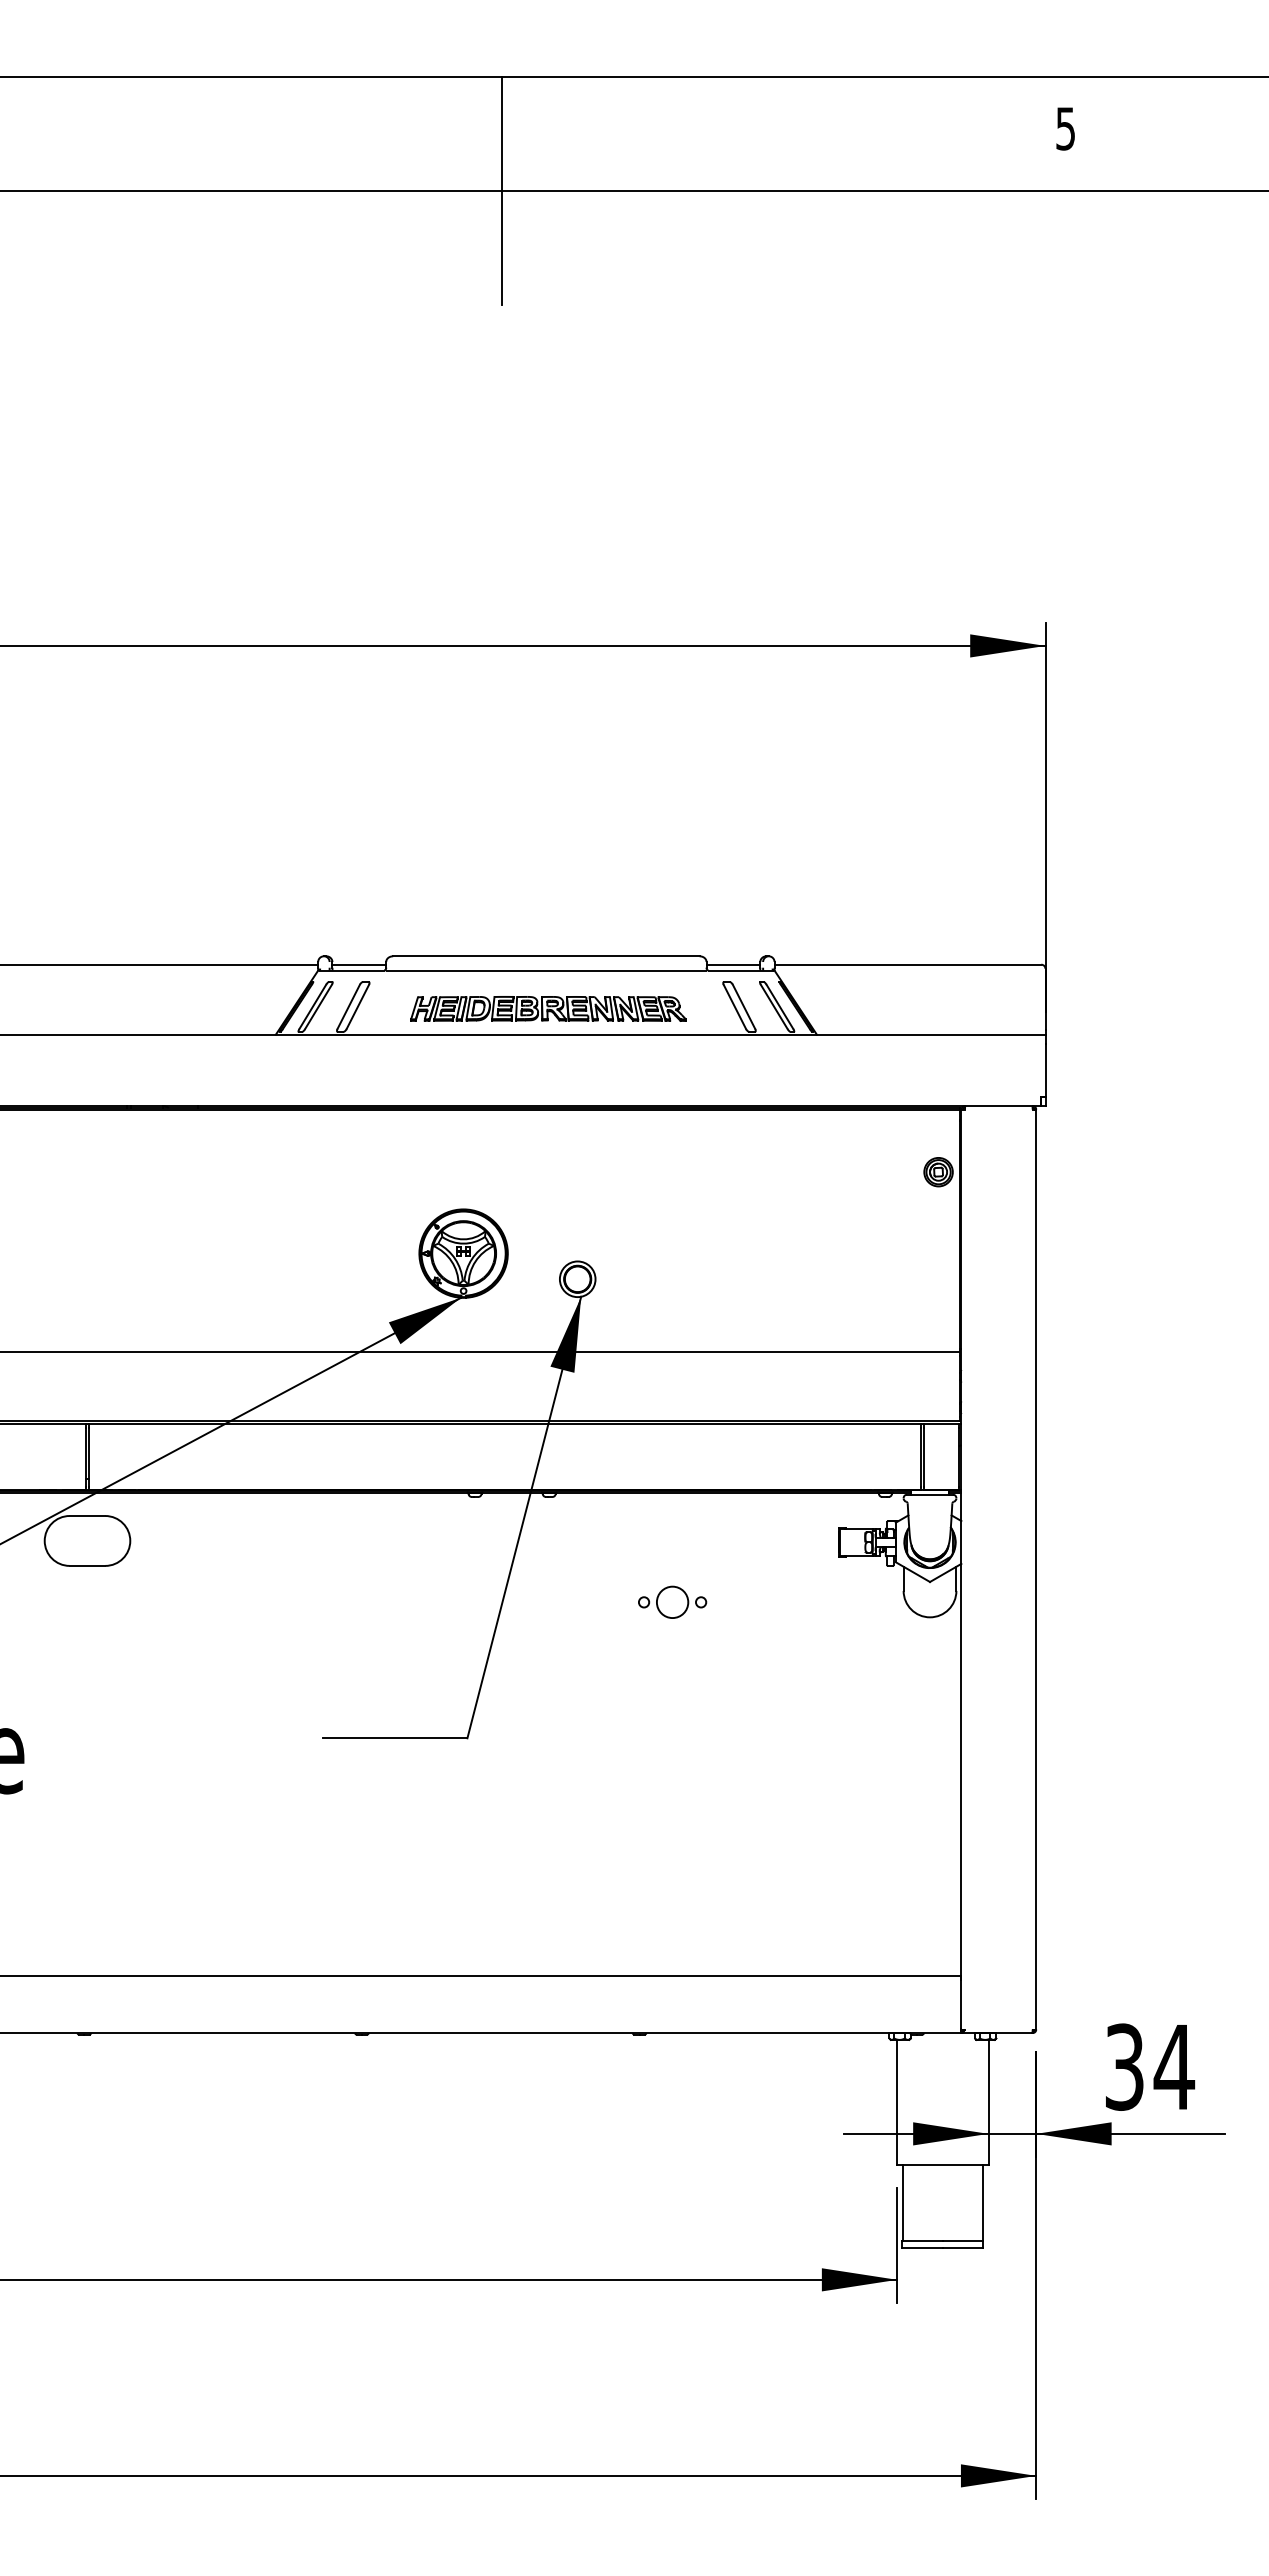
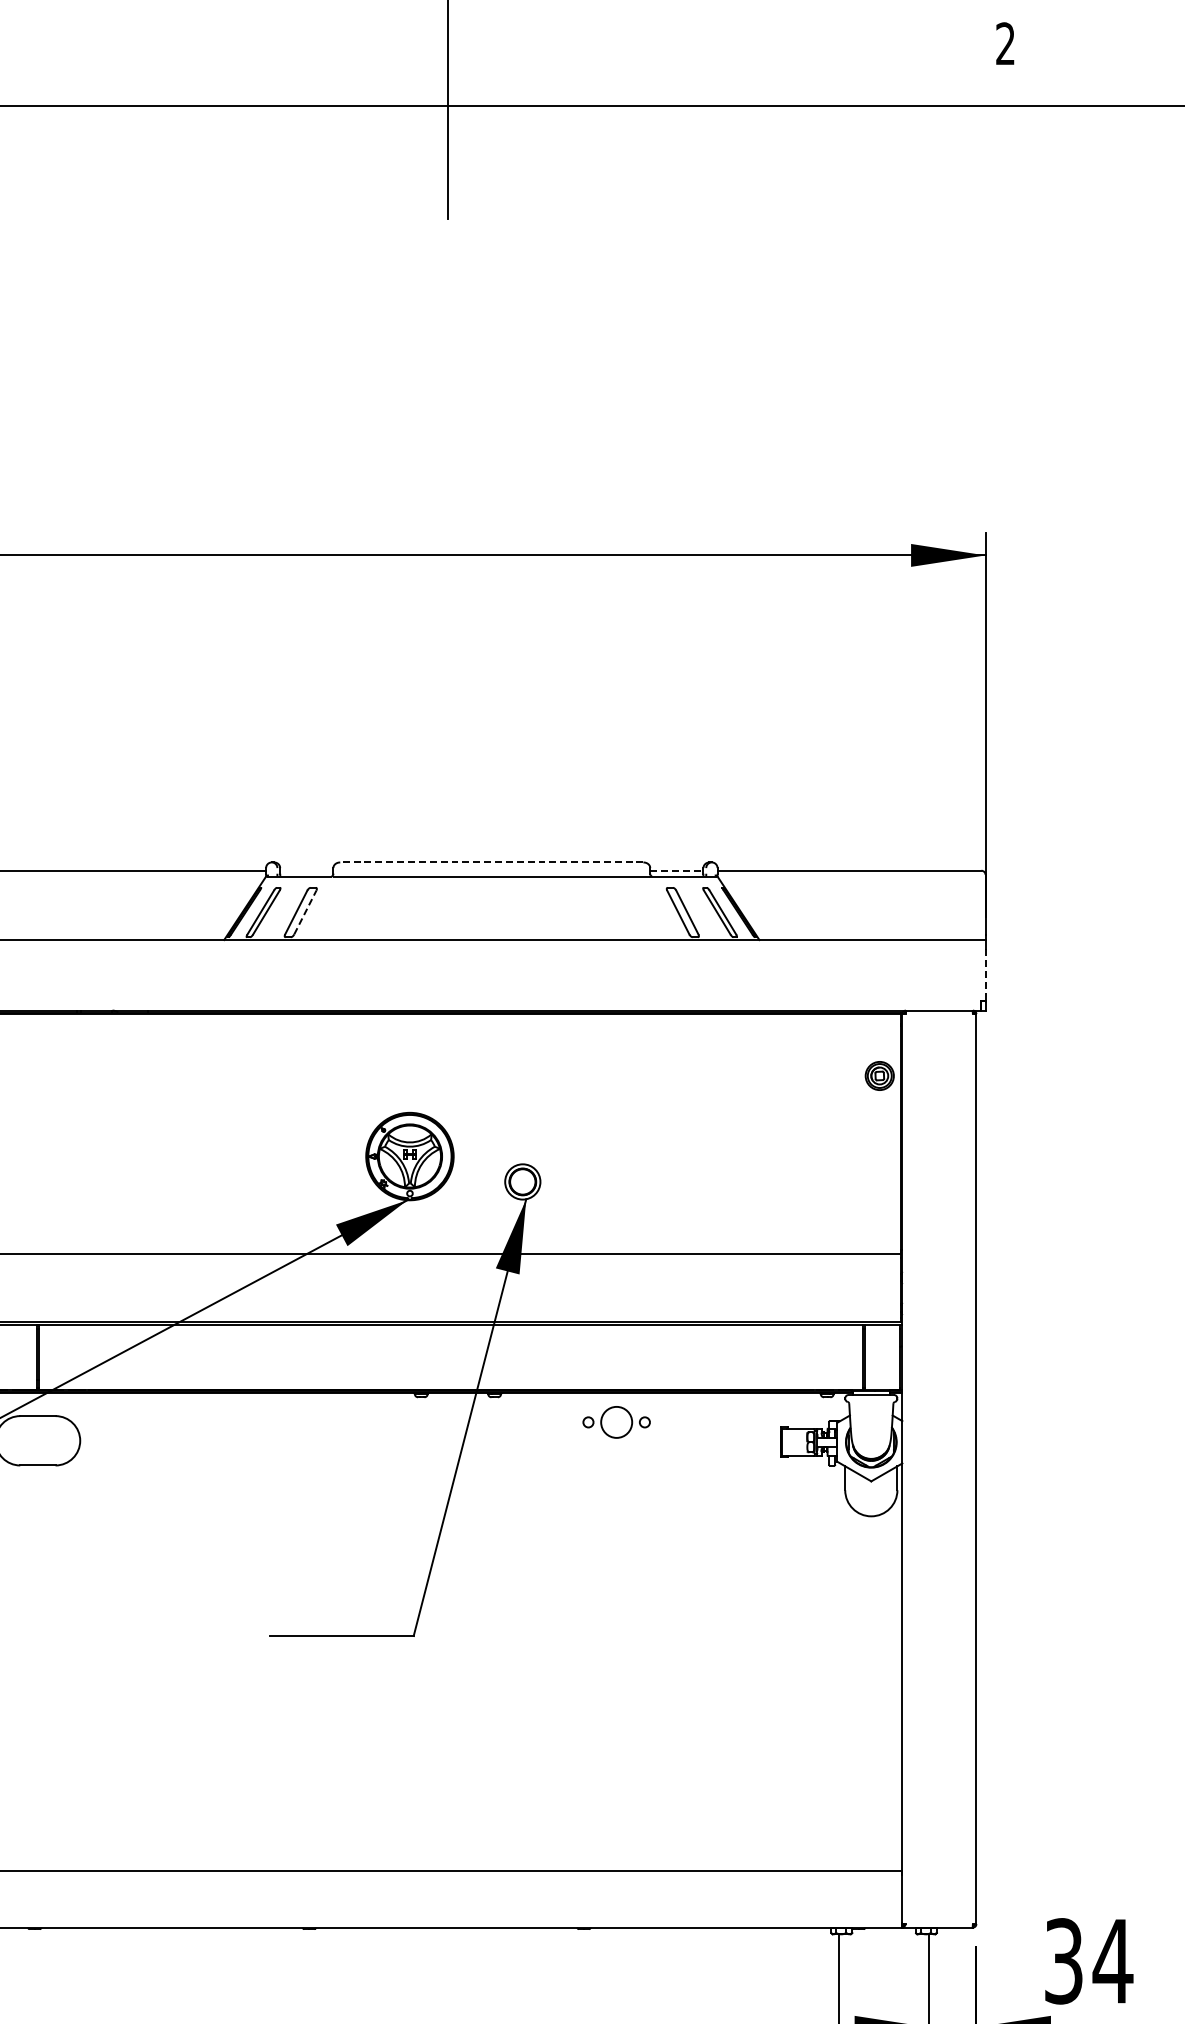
text: (1065, 128) -> (1005, 43), 5 -> 2
line: (545, 956) -> (490, 862), solid -> dashed
line: (359, 964) -> (306, 870), removed
line: (733, 964) -> (676, 870), solid -> dashed
line: (357, 1006) -> (304, 912), solid -> dashed
part: (548, 1008) -> (493, 914), removed
line: (1045, 1070) -> (985, 975), solid -> dashed
part: (672, 1601) -> (616, 1421), moved

